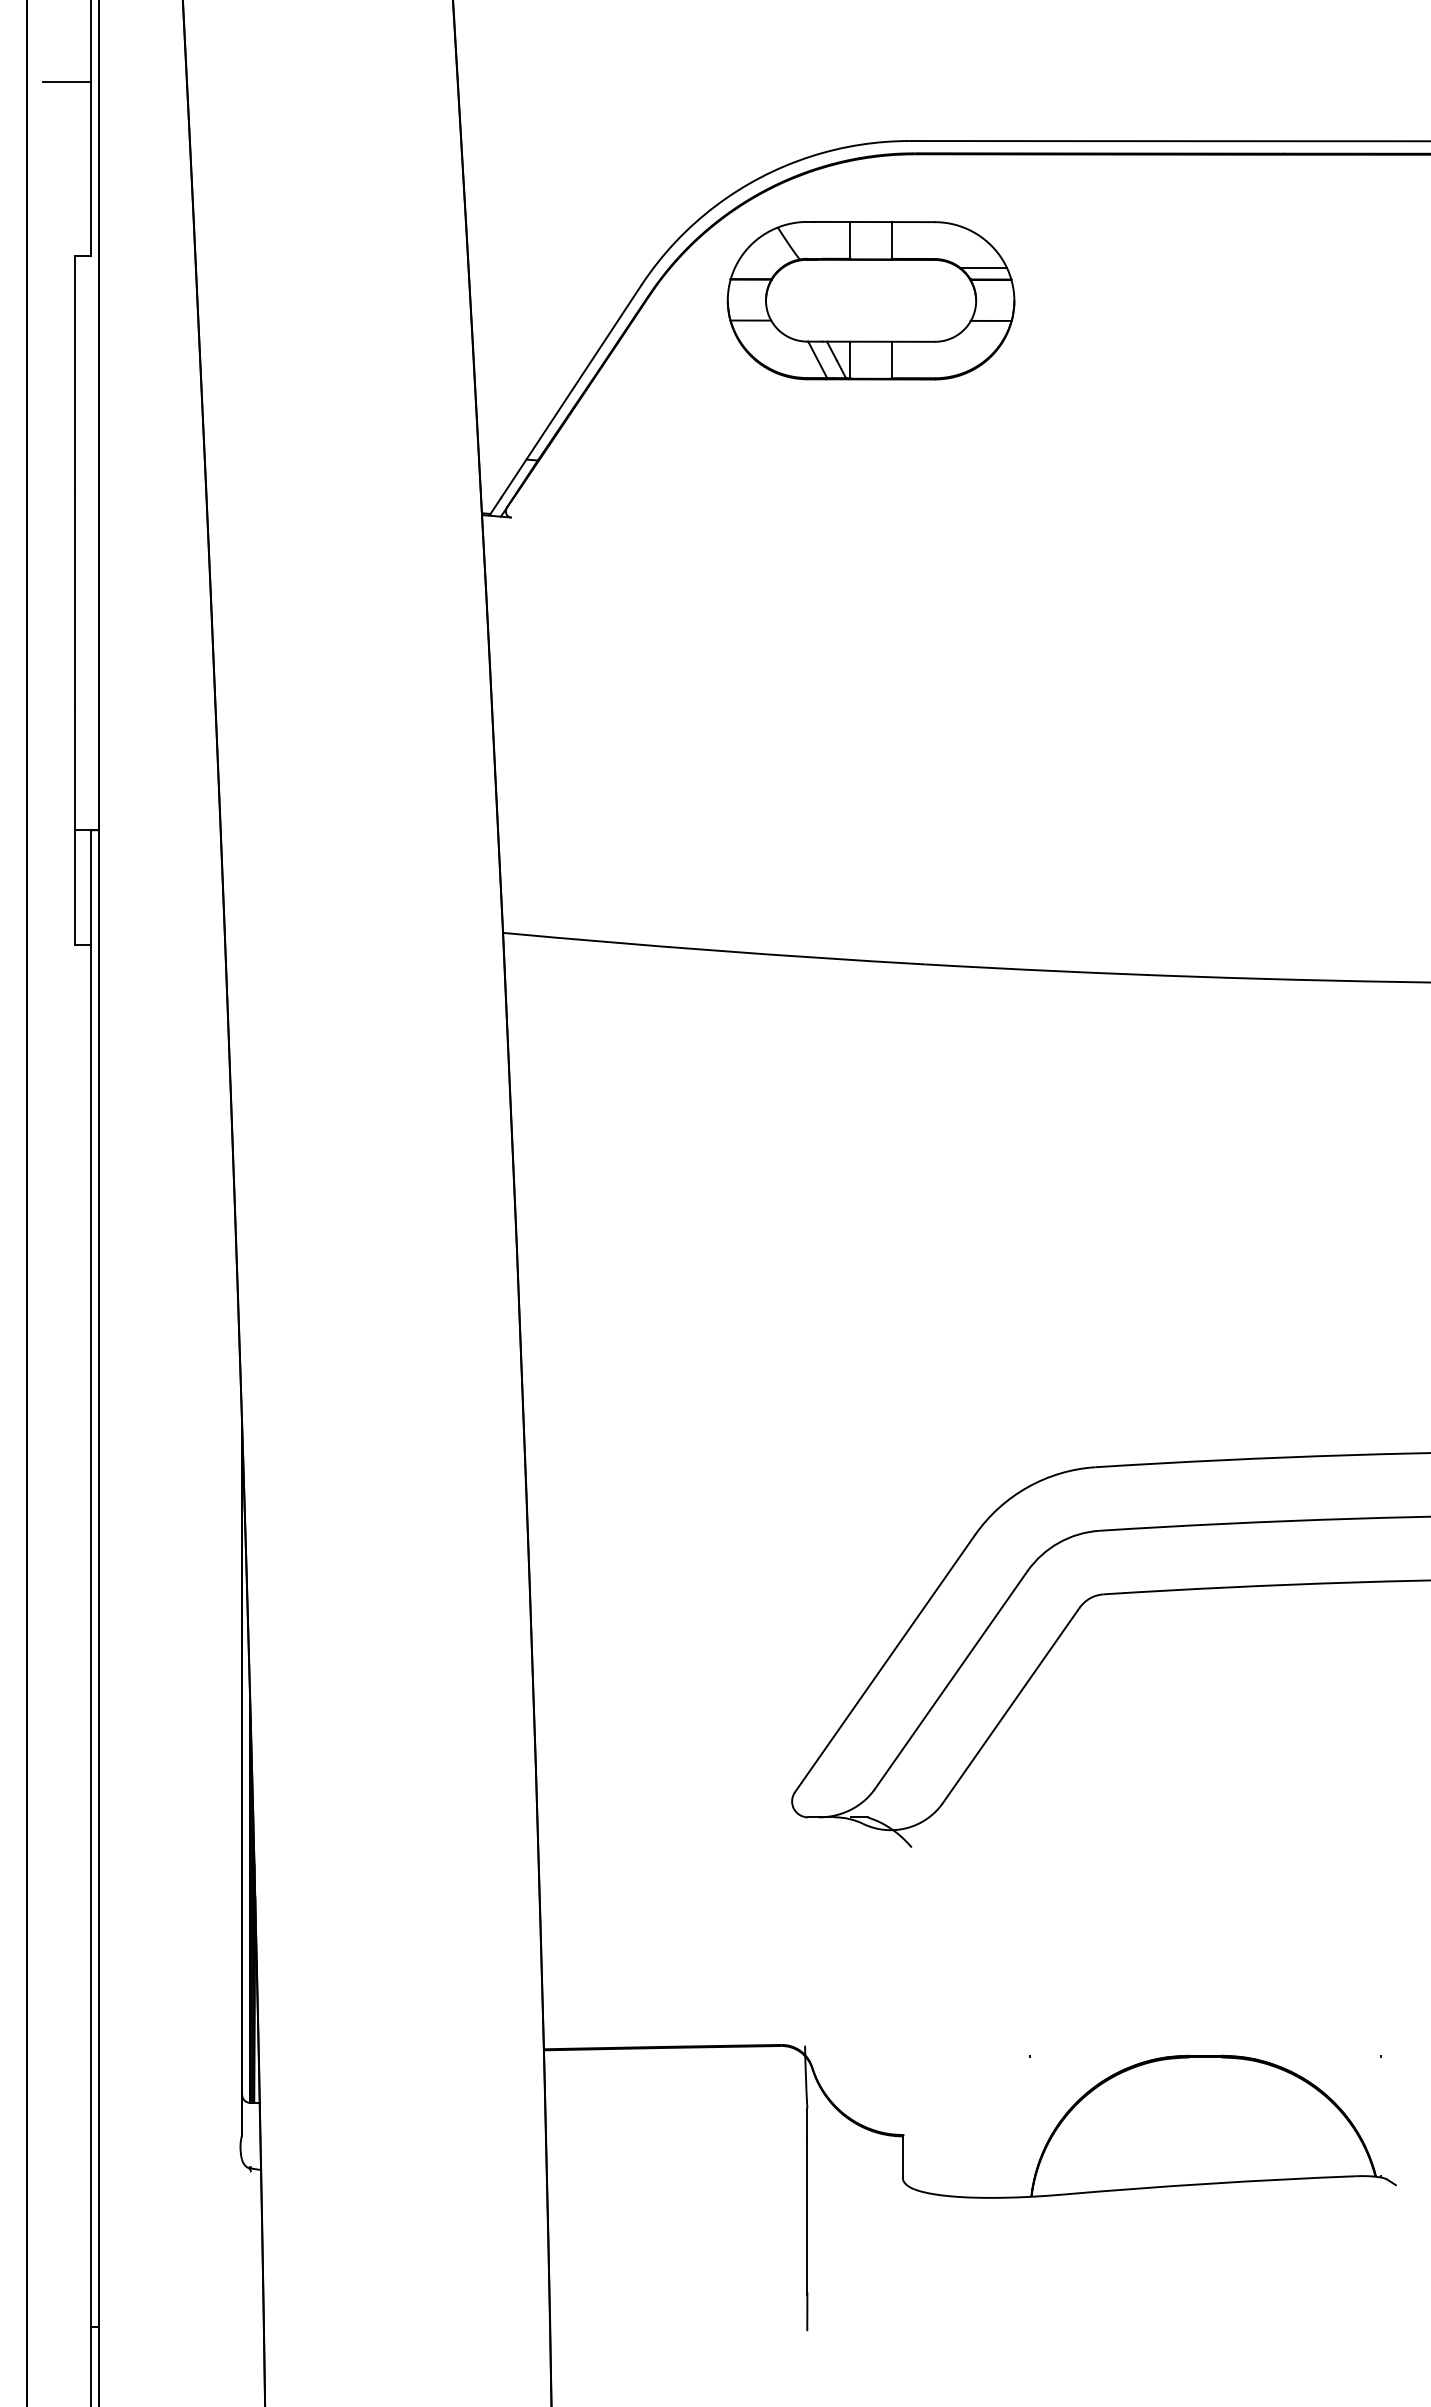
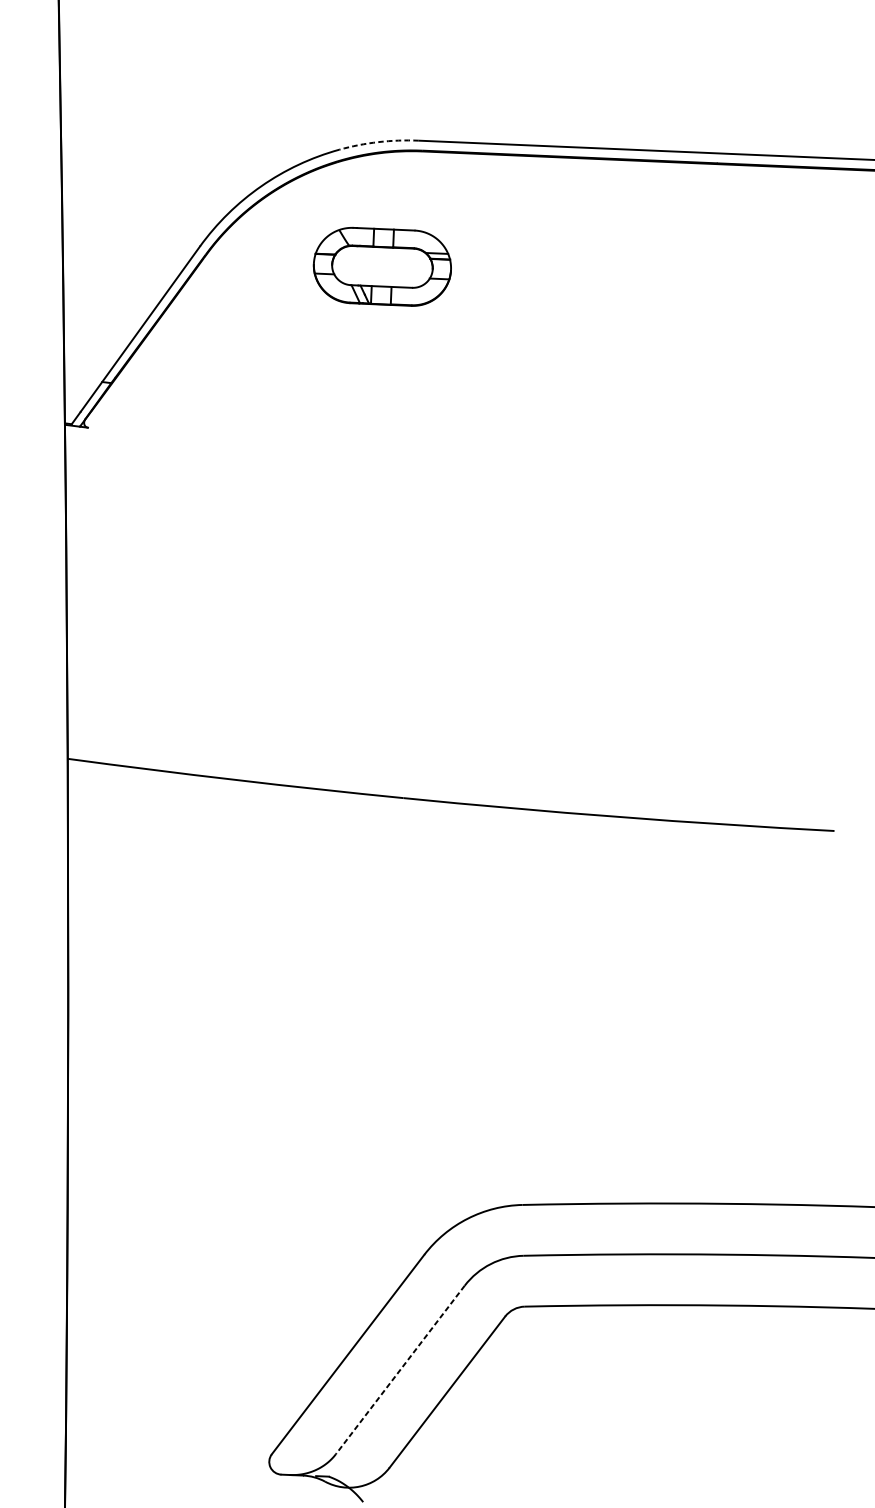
arc: (859, 144) -> (378, 141), solid -> dashed
part: (870, 300) -> (382, 266), size x0.6
line: (951, 1680) -> (400, 1370), solid -> dashed

